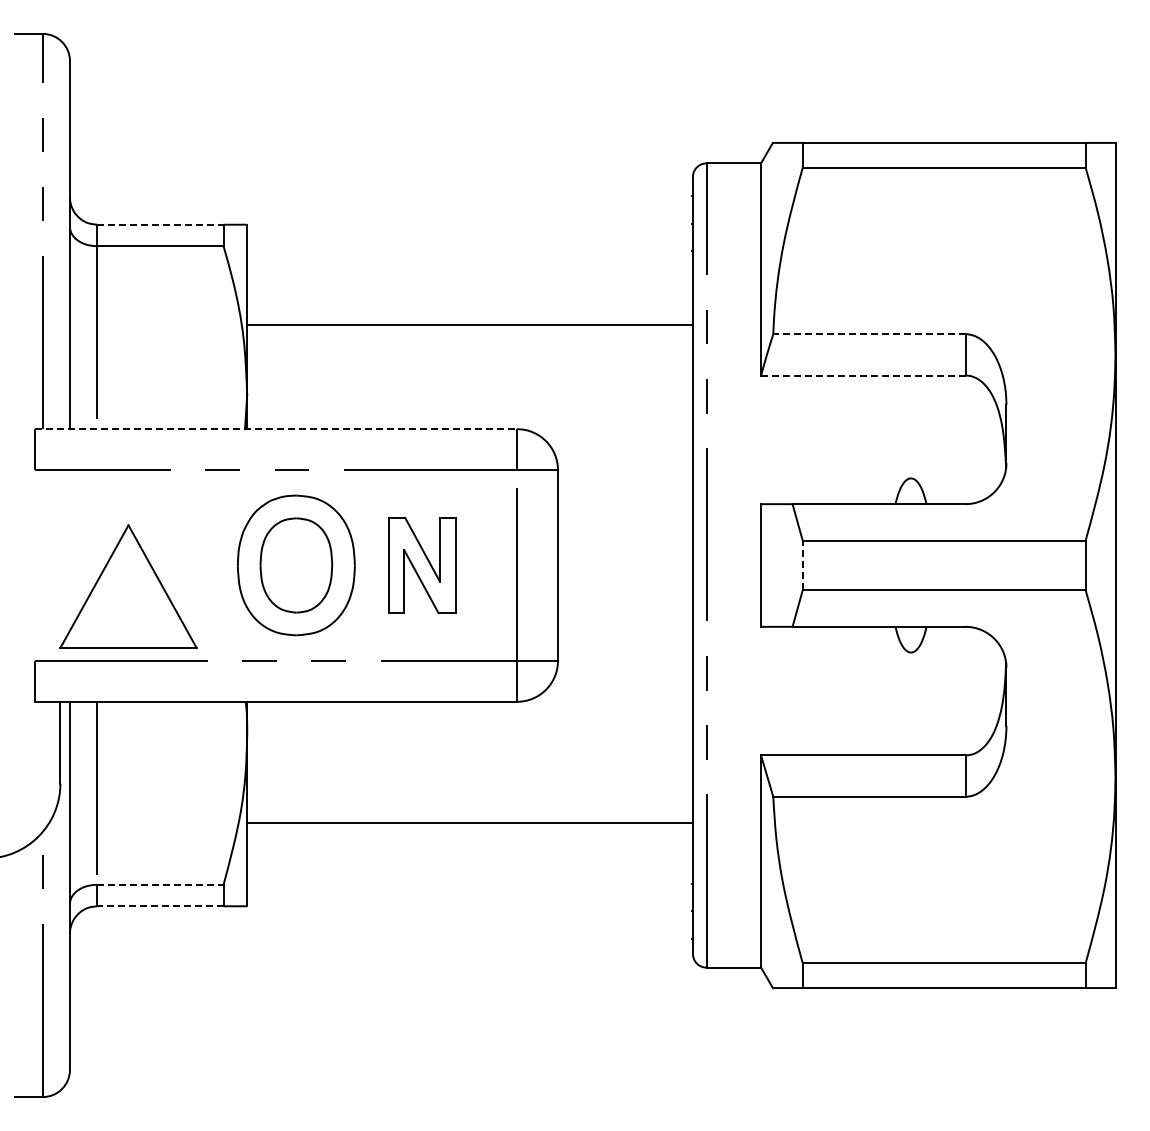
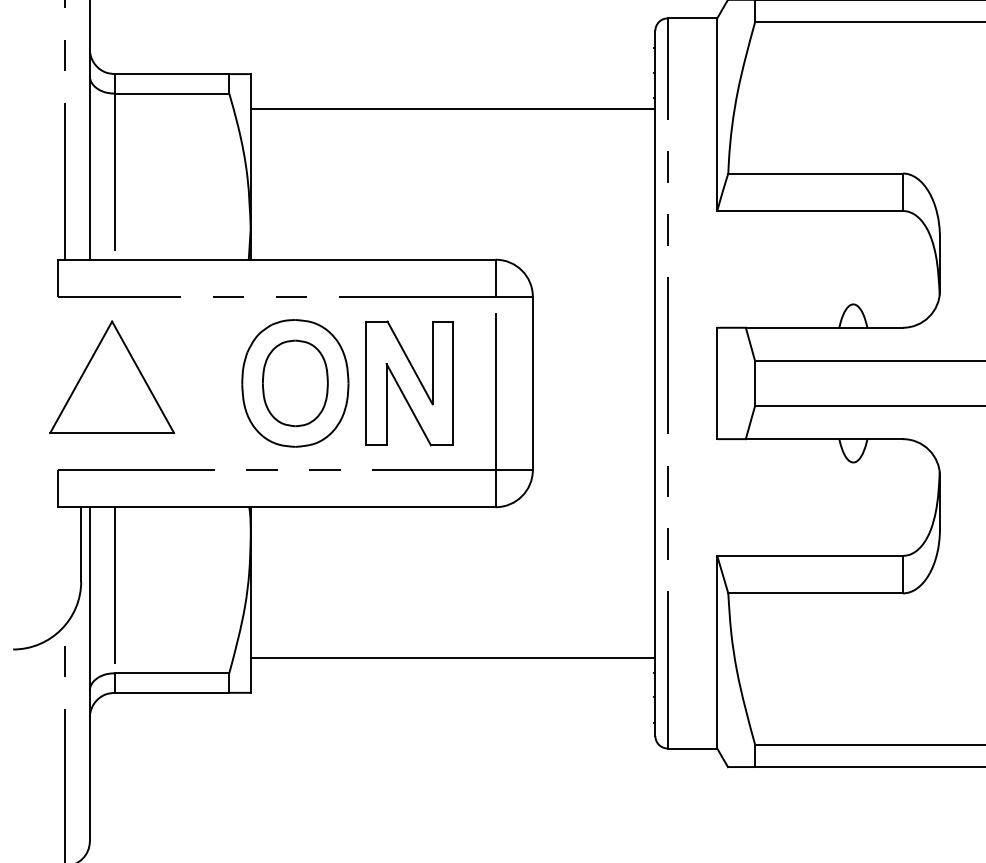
line: (160, 224) -> (172, 73), dashed -> solid
line: (469, 324) -> (452, 108), moved
line: (868, 334) -> (814, 173), dashed -> solid
line: (862, 375) -> (809, 210), dashed -> solid
line: (276, 429) -> (277, 260), dashed -> solid
part: (421, 565) -> (408, 383), size x1.43
line: (802, 565) -> (754, 383), dashed -> solid
part: (128, 586) -> (112, 377), moved
line: (469, 823) -> (452, 658), moved
line: (160, 884) -> (172, 673), dashed -> solid
line: (159, 906) -> (171, 693), dashed -> solid

